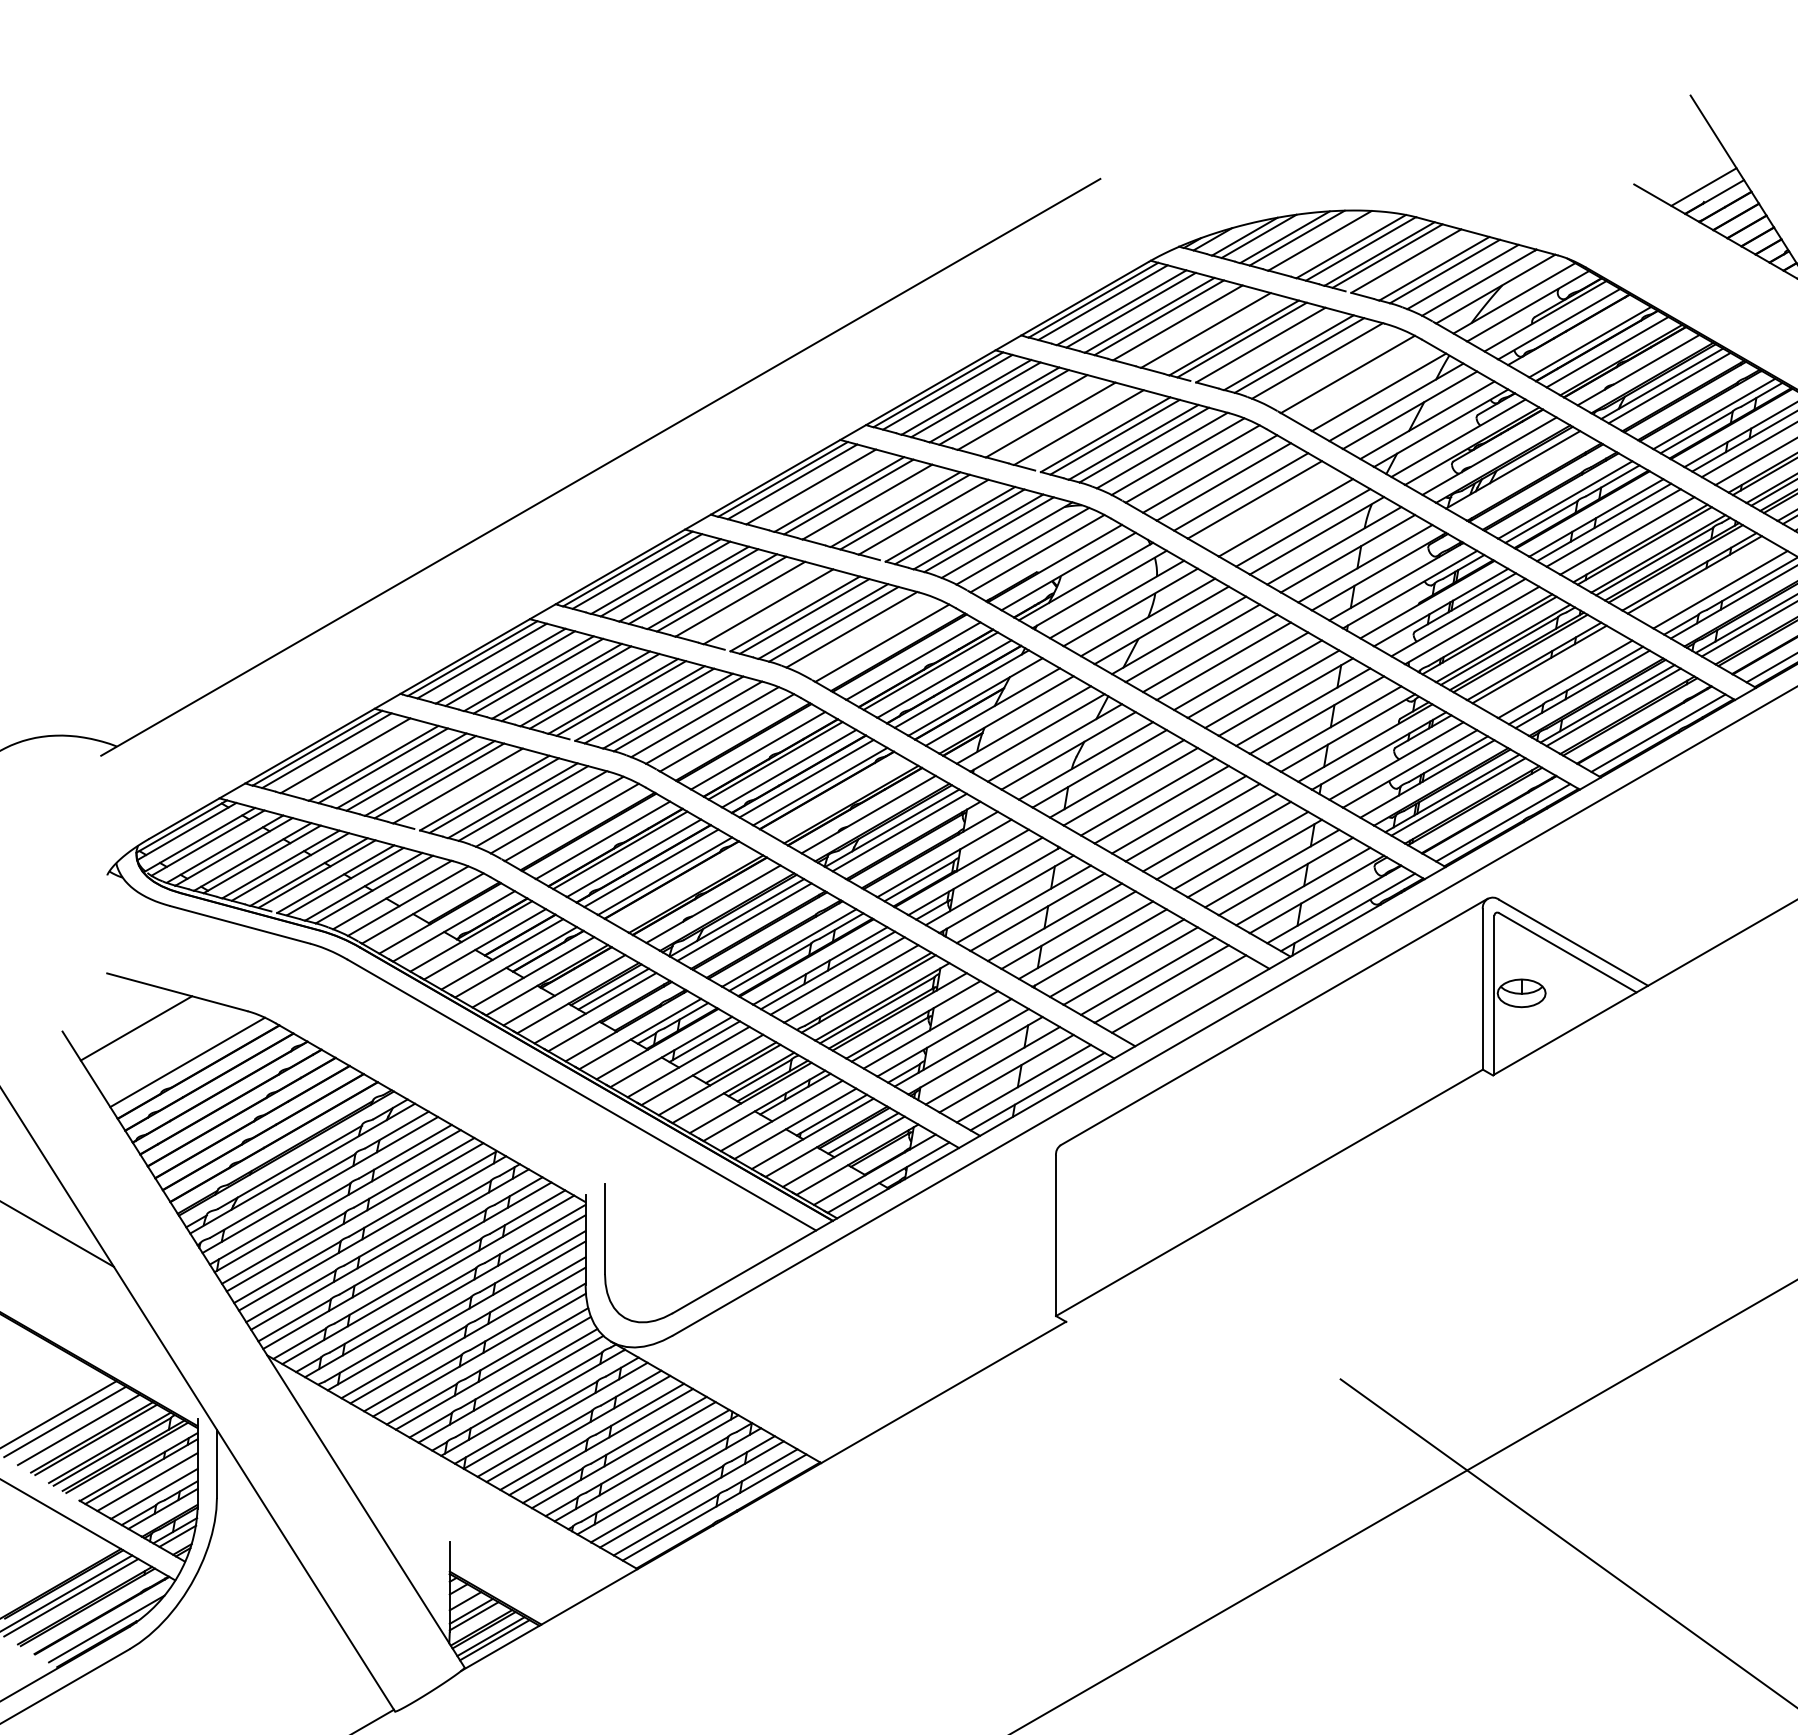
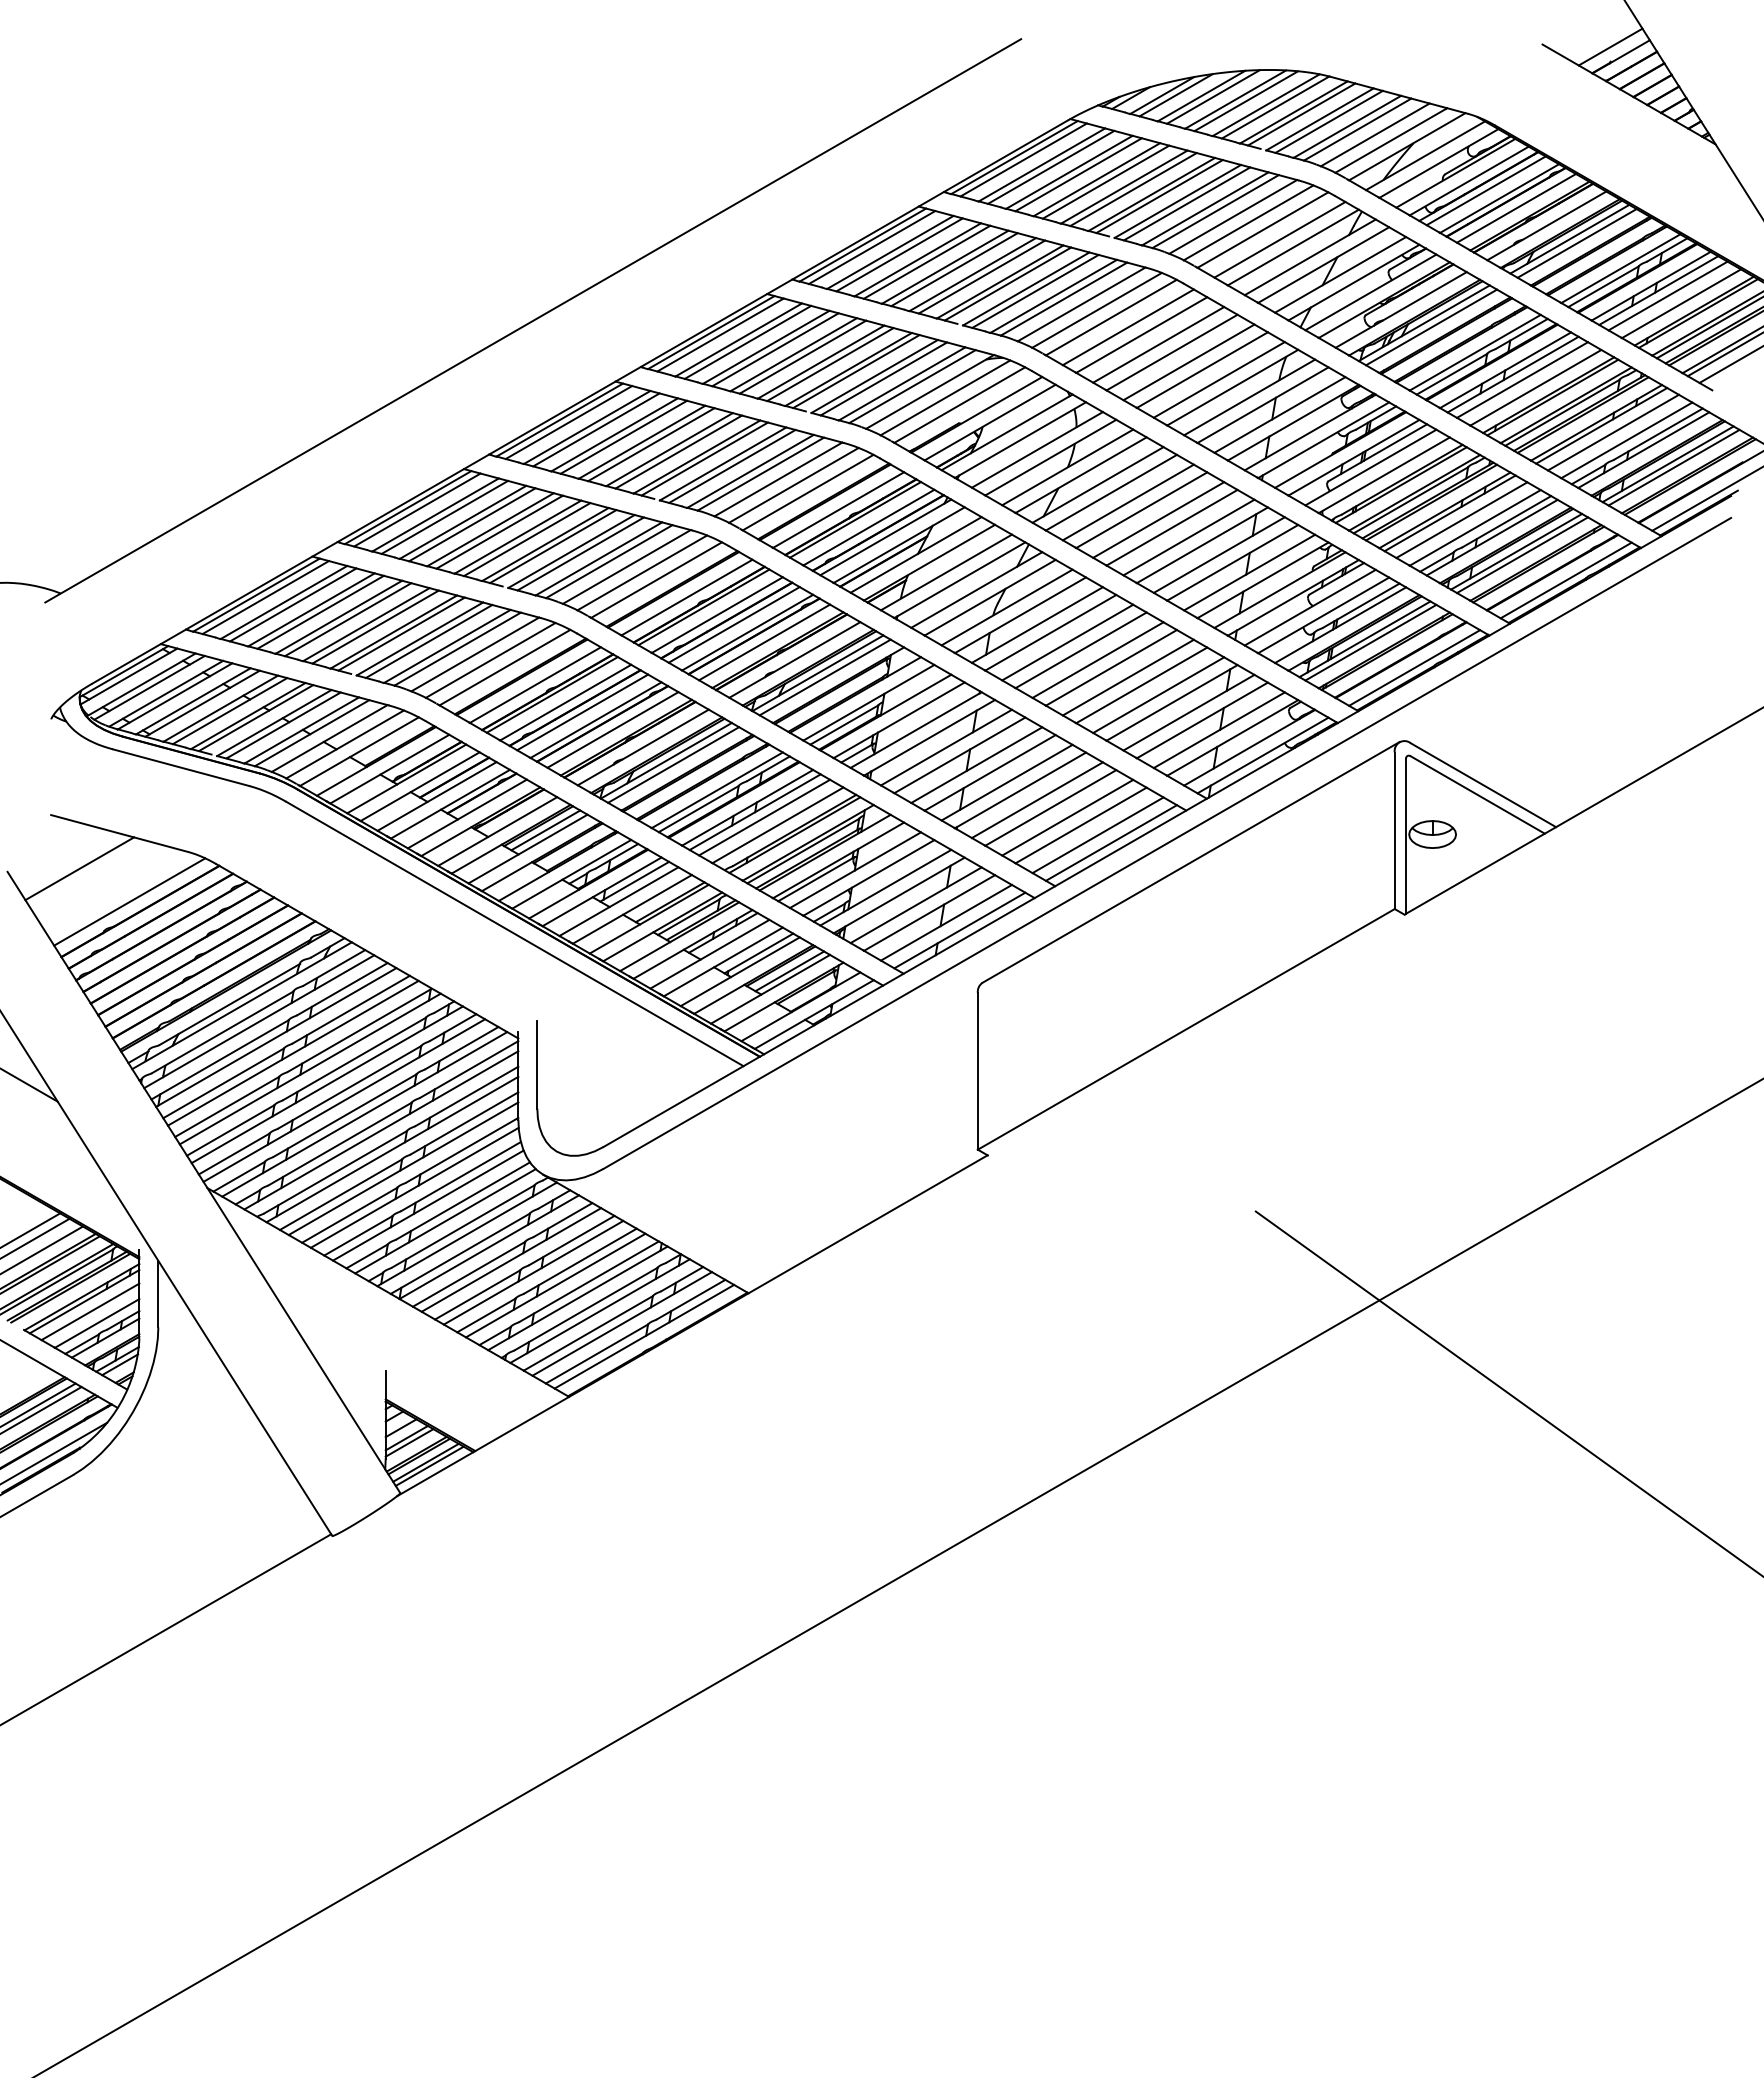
line: (1331, 242) -> (1246, 101), added
line: (1415, 263) -> (1328, 121), added
line: (1186, 324) -> (1105, 181), added
line: (1215, 332) -> (1133, 189), added
line: (1575, 333) -> (1485, 190), added
line: (1269, 347) -> (1186, 203), added
line: (1333, 366) -> (1248, 222), added
line: (1364, 384) -> (1279, 239), added
line: (1032, 414) -> (954, 269), added
line: (1059, 421) -> (981, 276), added
line: (1086, 429) -> (1007, 283), added
line: (1520, 474) -> (1431, 327), added
line: (820, 488) -> (747, 341), added
line: (876, 503) -> (802, 356), added
line: (1271, 510) -> (1188, 362), added
line: (931, 519) -> (856, 371), added
line: (1705, 581) -> (1612, 432), added
line: (749, 601) -> (678, 451), added
line: (776, 608) -> (704, 458), added
line: (867, 635) -> (793, 485), added
line: (1551, 670) -> (1461, 519), added
line: (355, 757) -> (293, 604), added
line: (465, 787) -> (401, 633), added
line: (837, 796) -> (764, 642), added
line: (681, 885) -> (612, 729), added
line: (1191, 1001) -> (1110, 842), added

